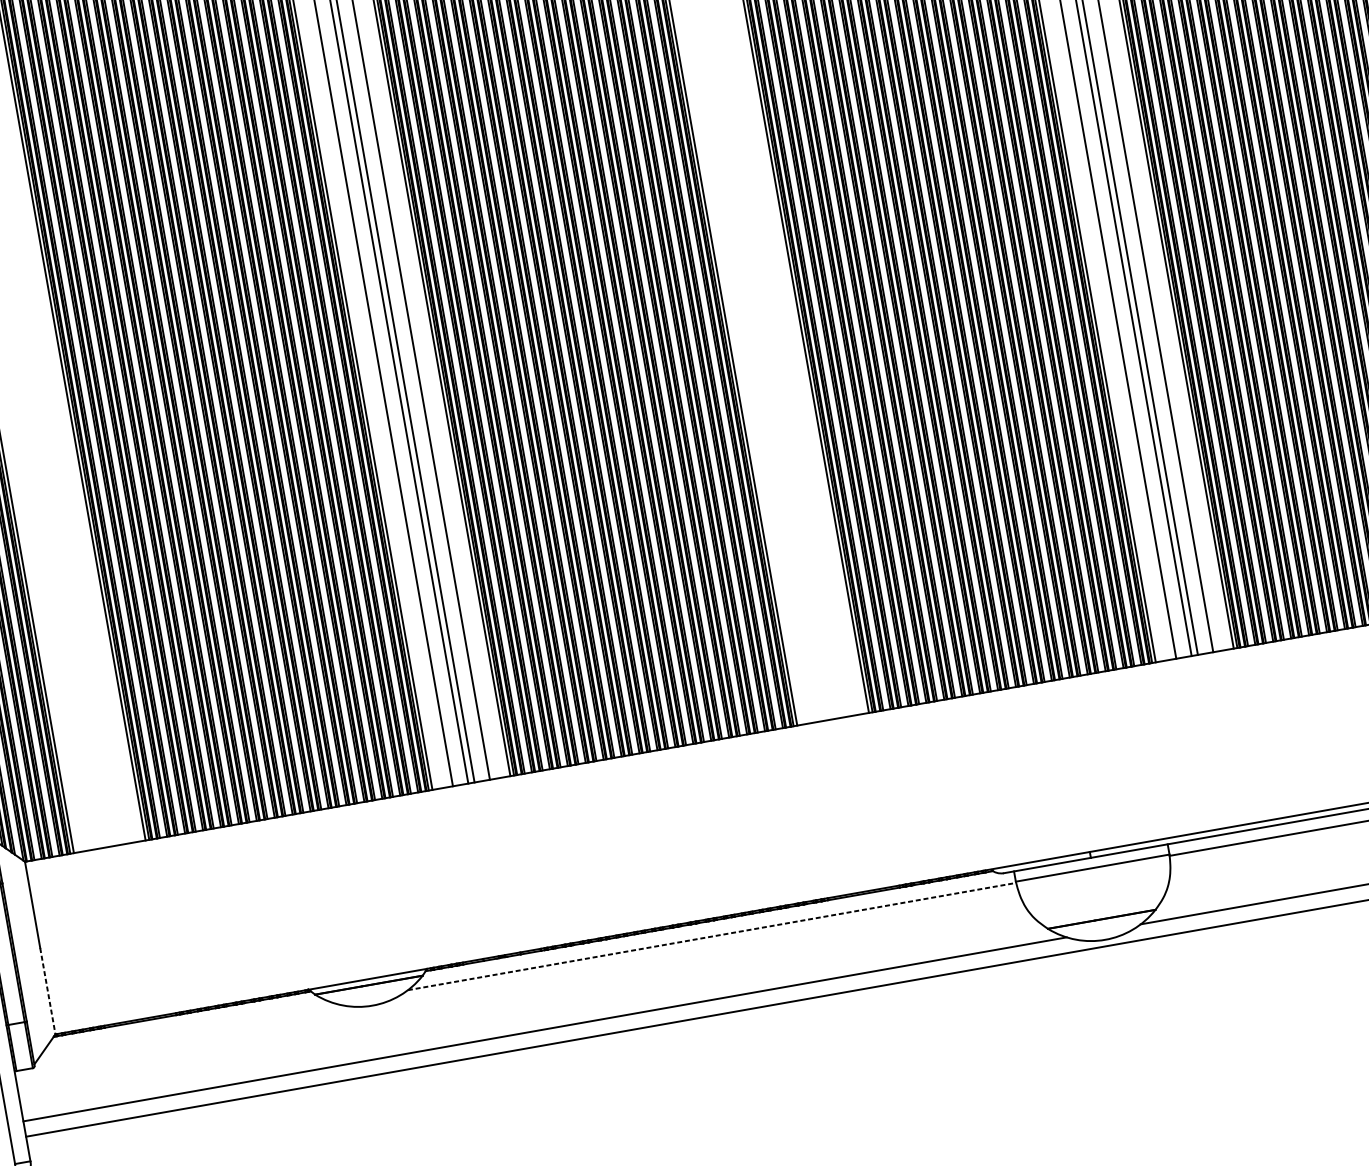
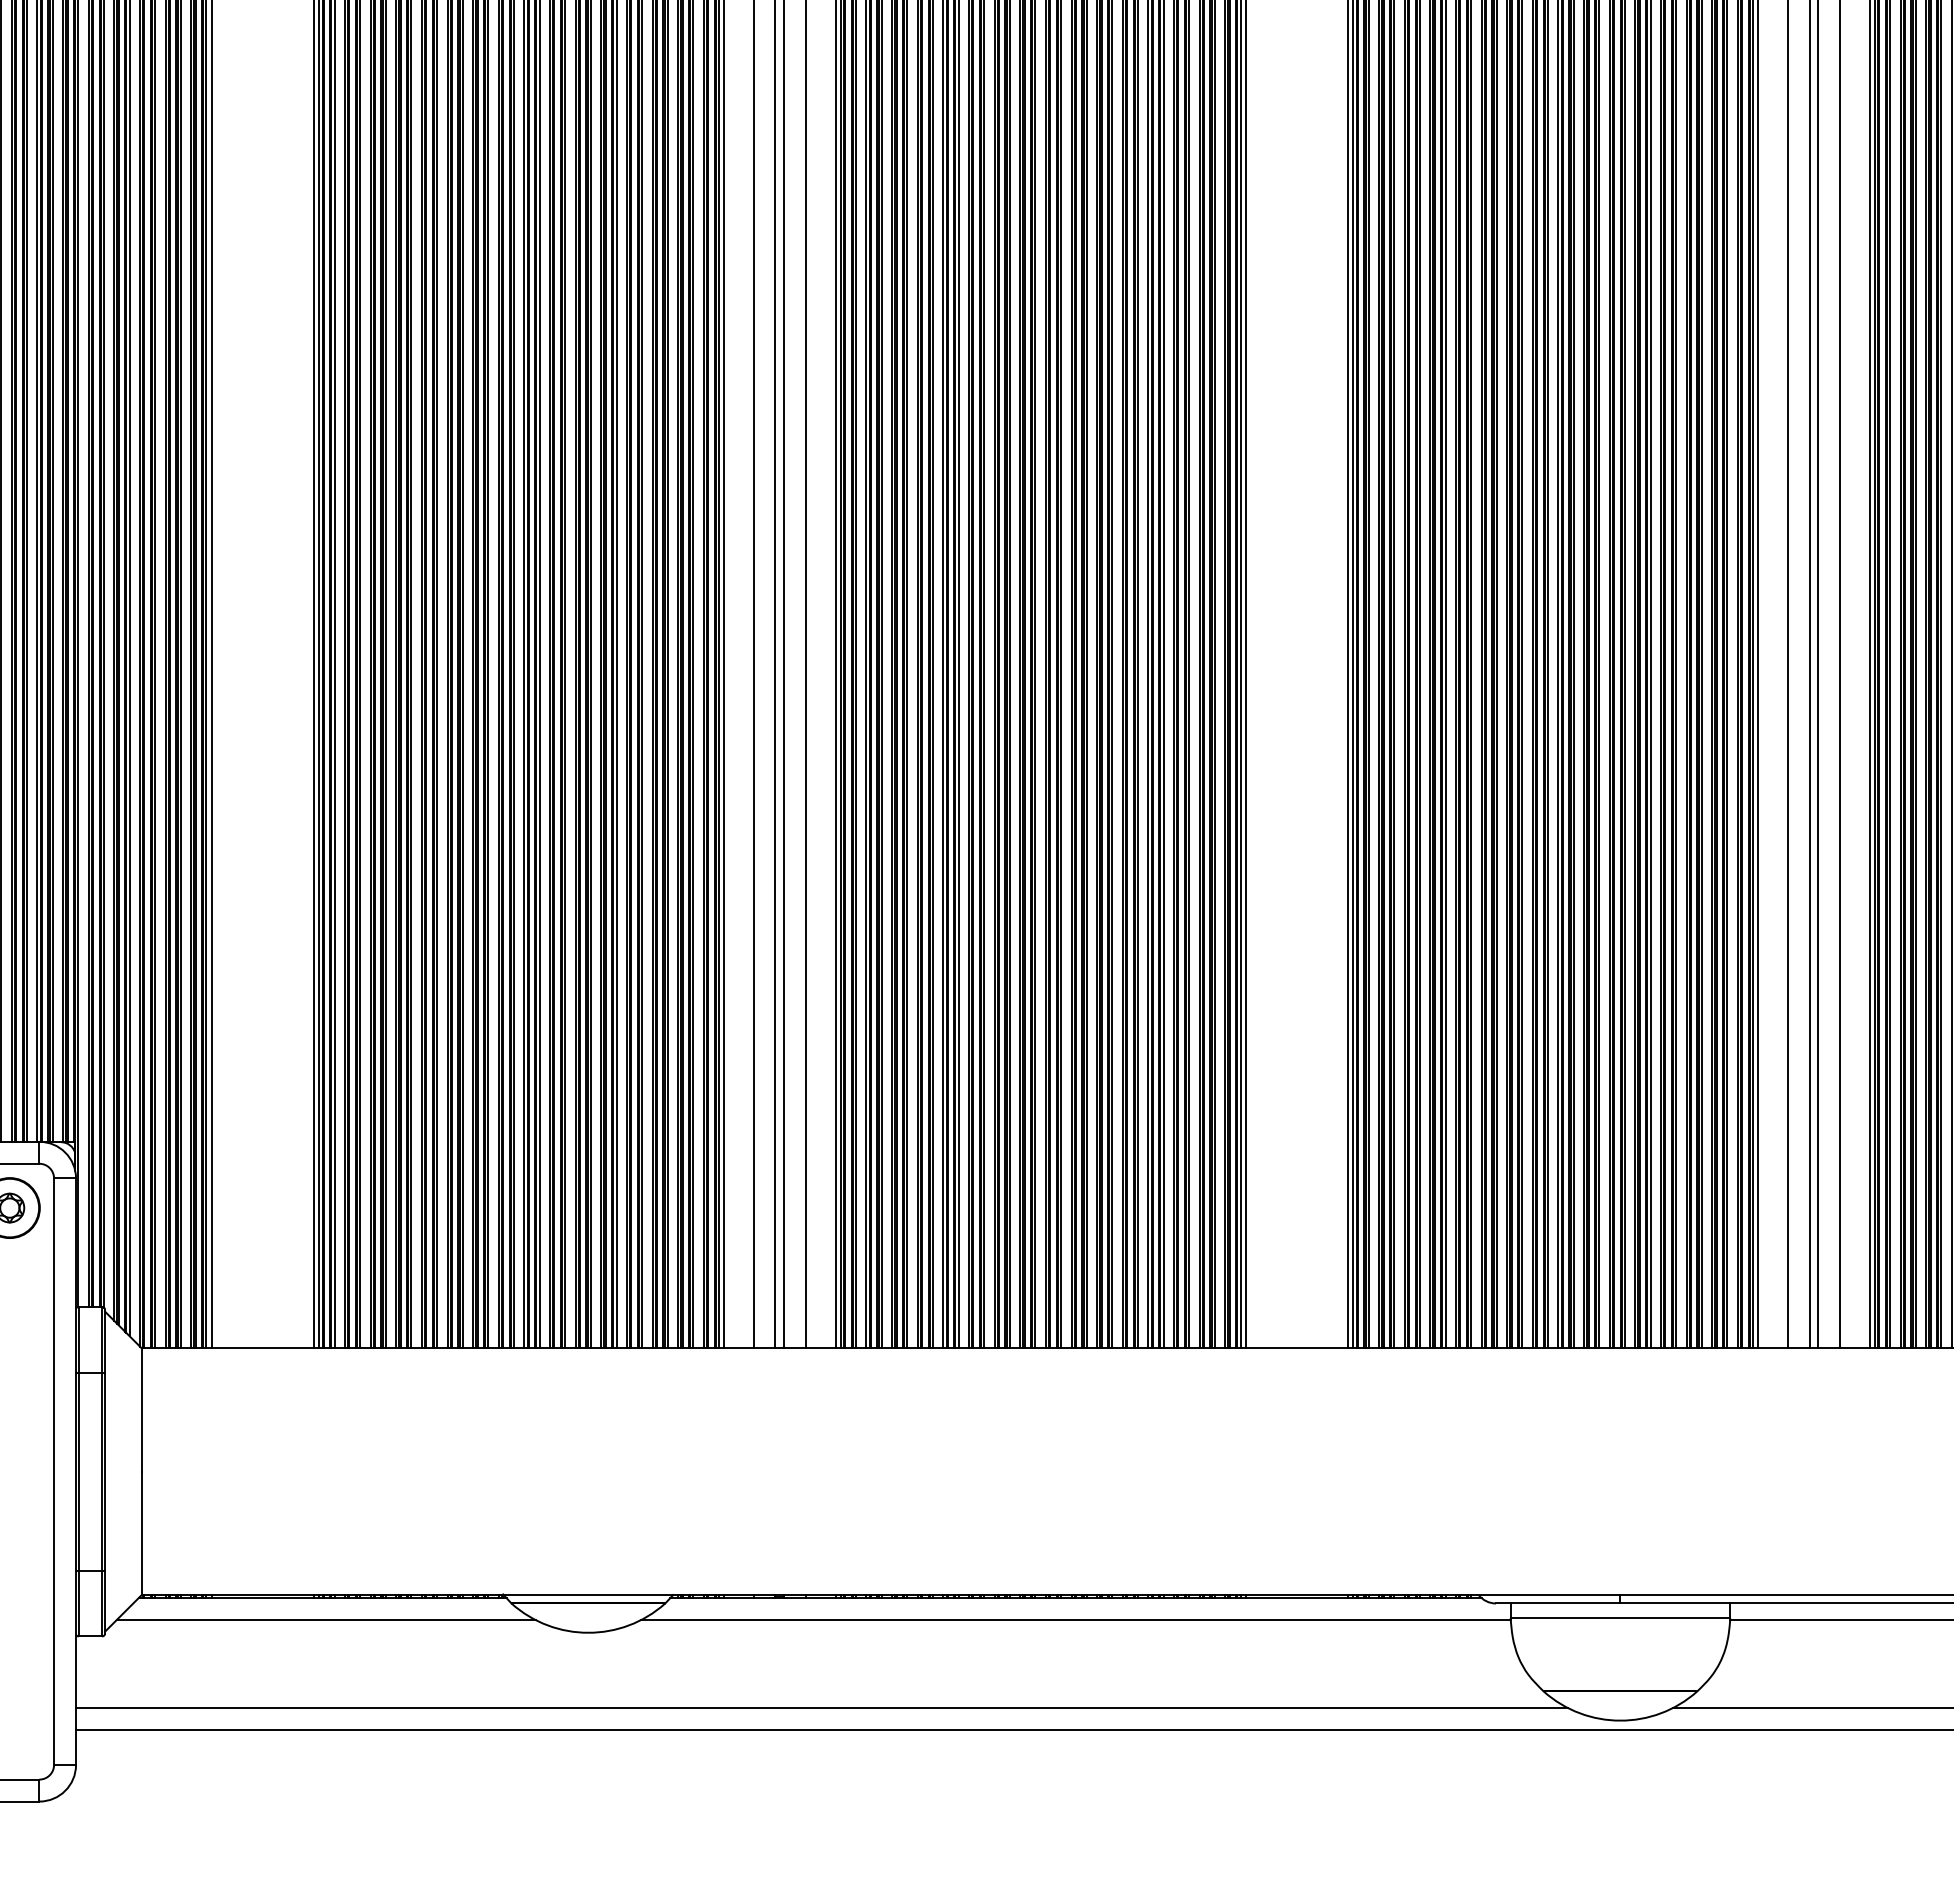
line: (712, 936) -> (1076, 1619), dashed -> solid
line: (47, 991) -> (141, 1533), dashed -> solid
line: (187, 1028) -> (325, 1619), added

